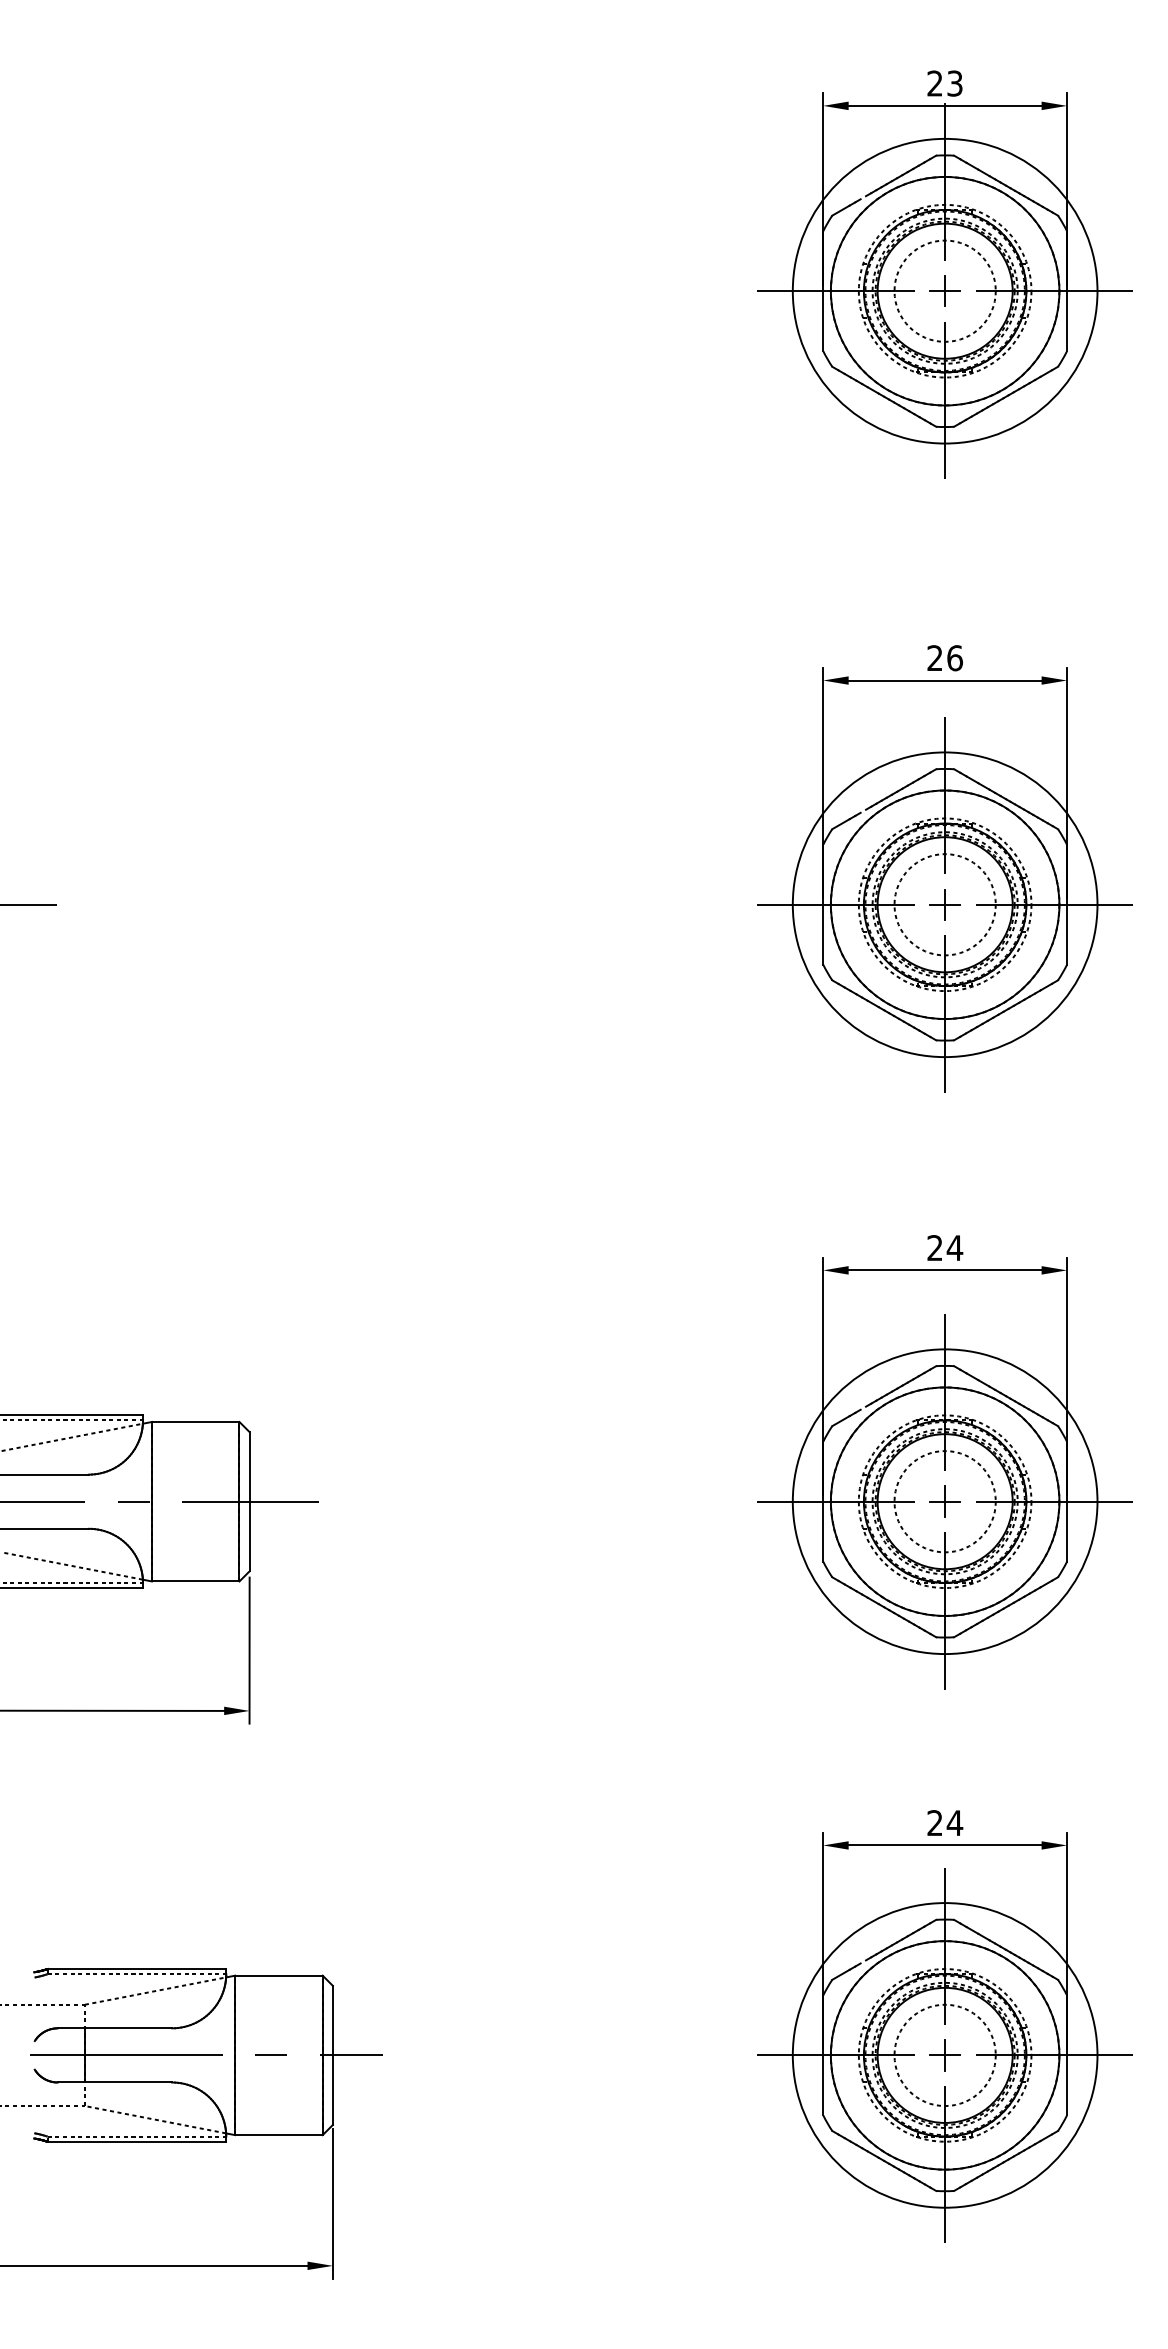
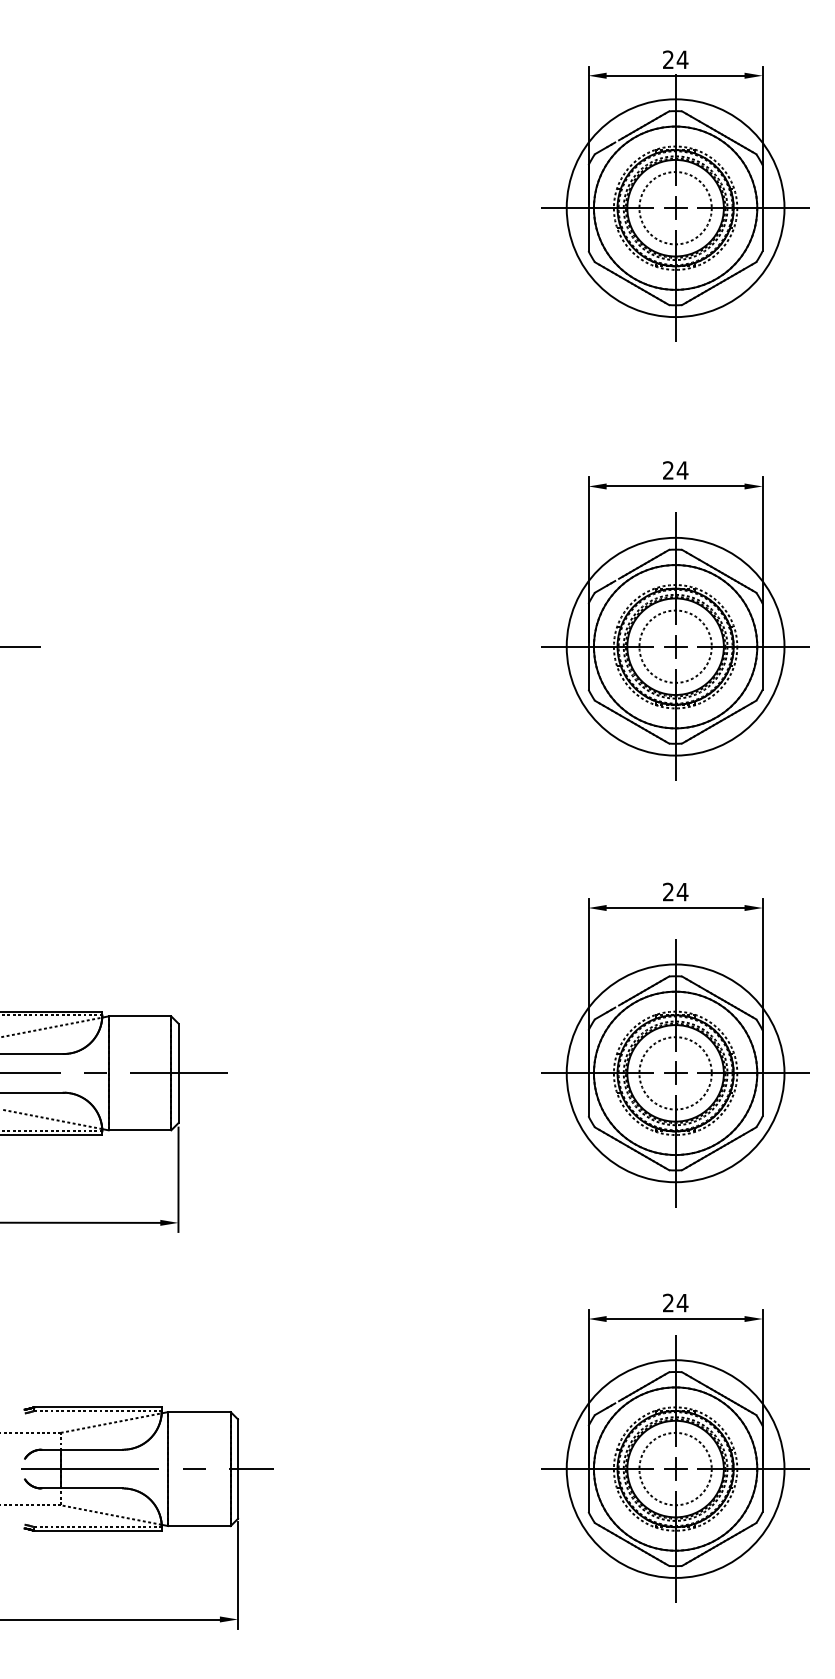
text: (954, 83) -> (682, 59), 23 -> 24
text: (954, 658) -> (682, 470), 26 -> 24

